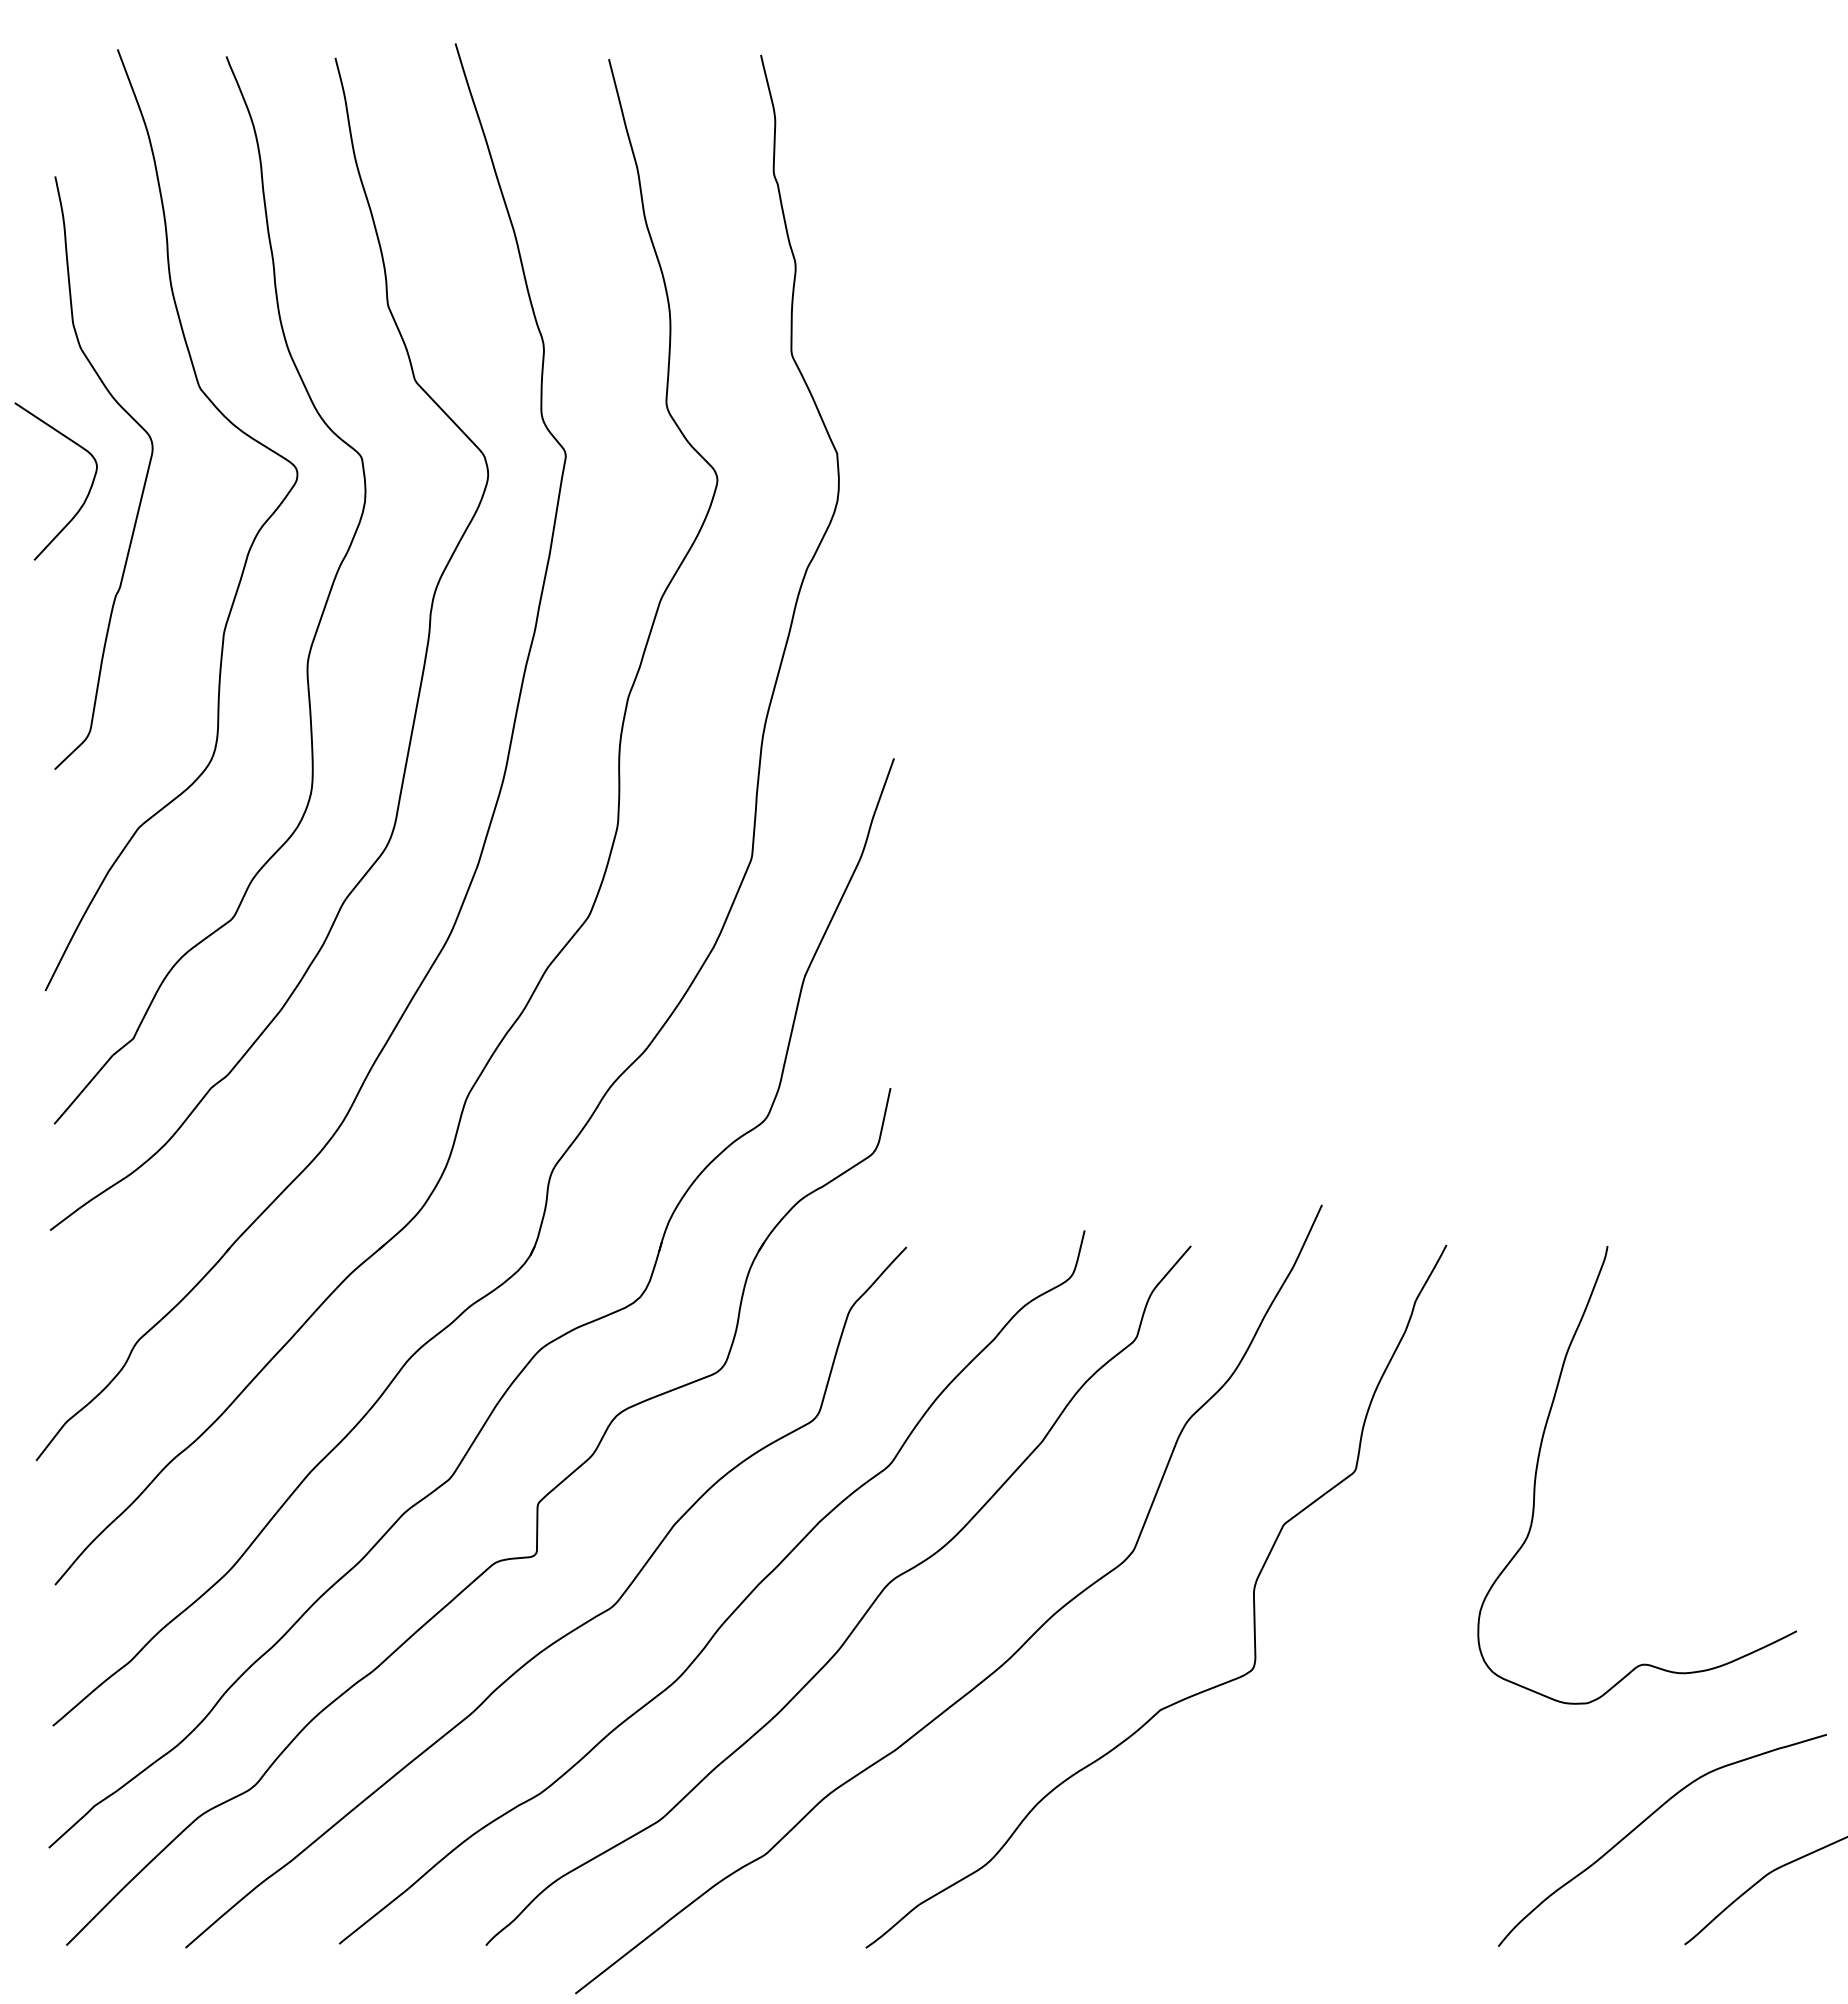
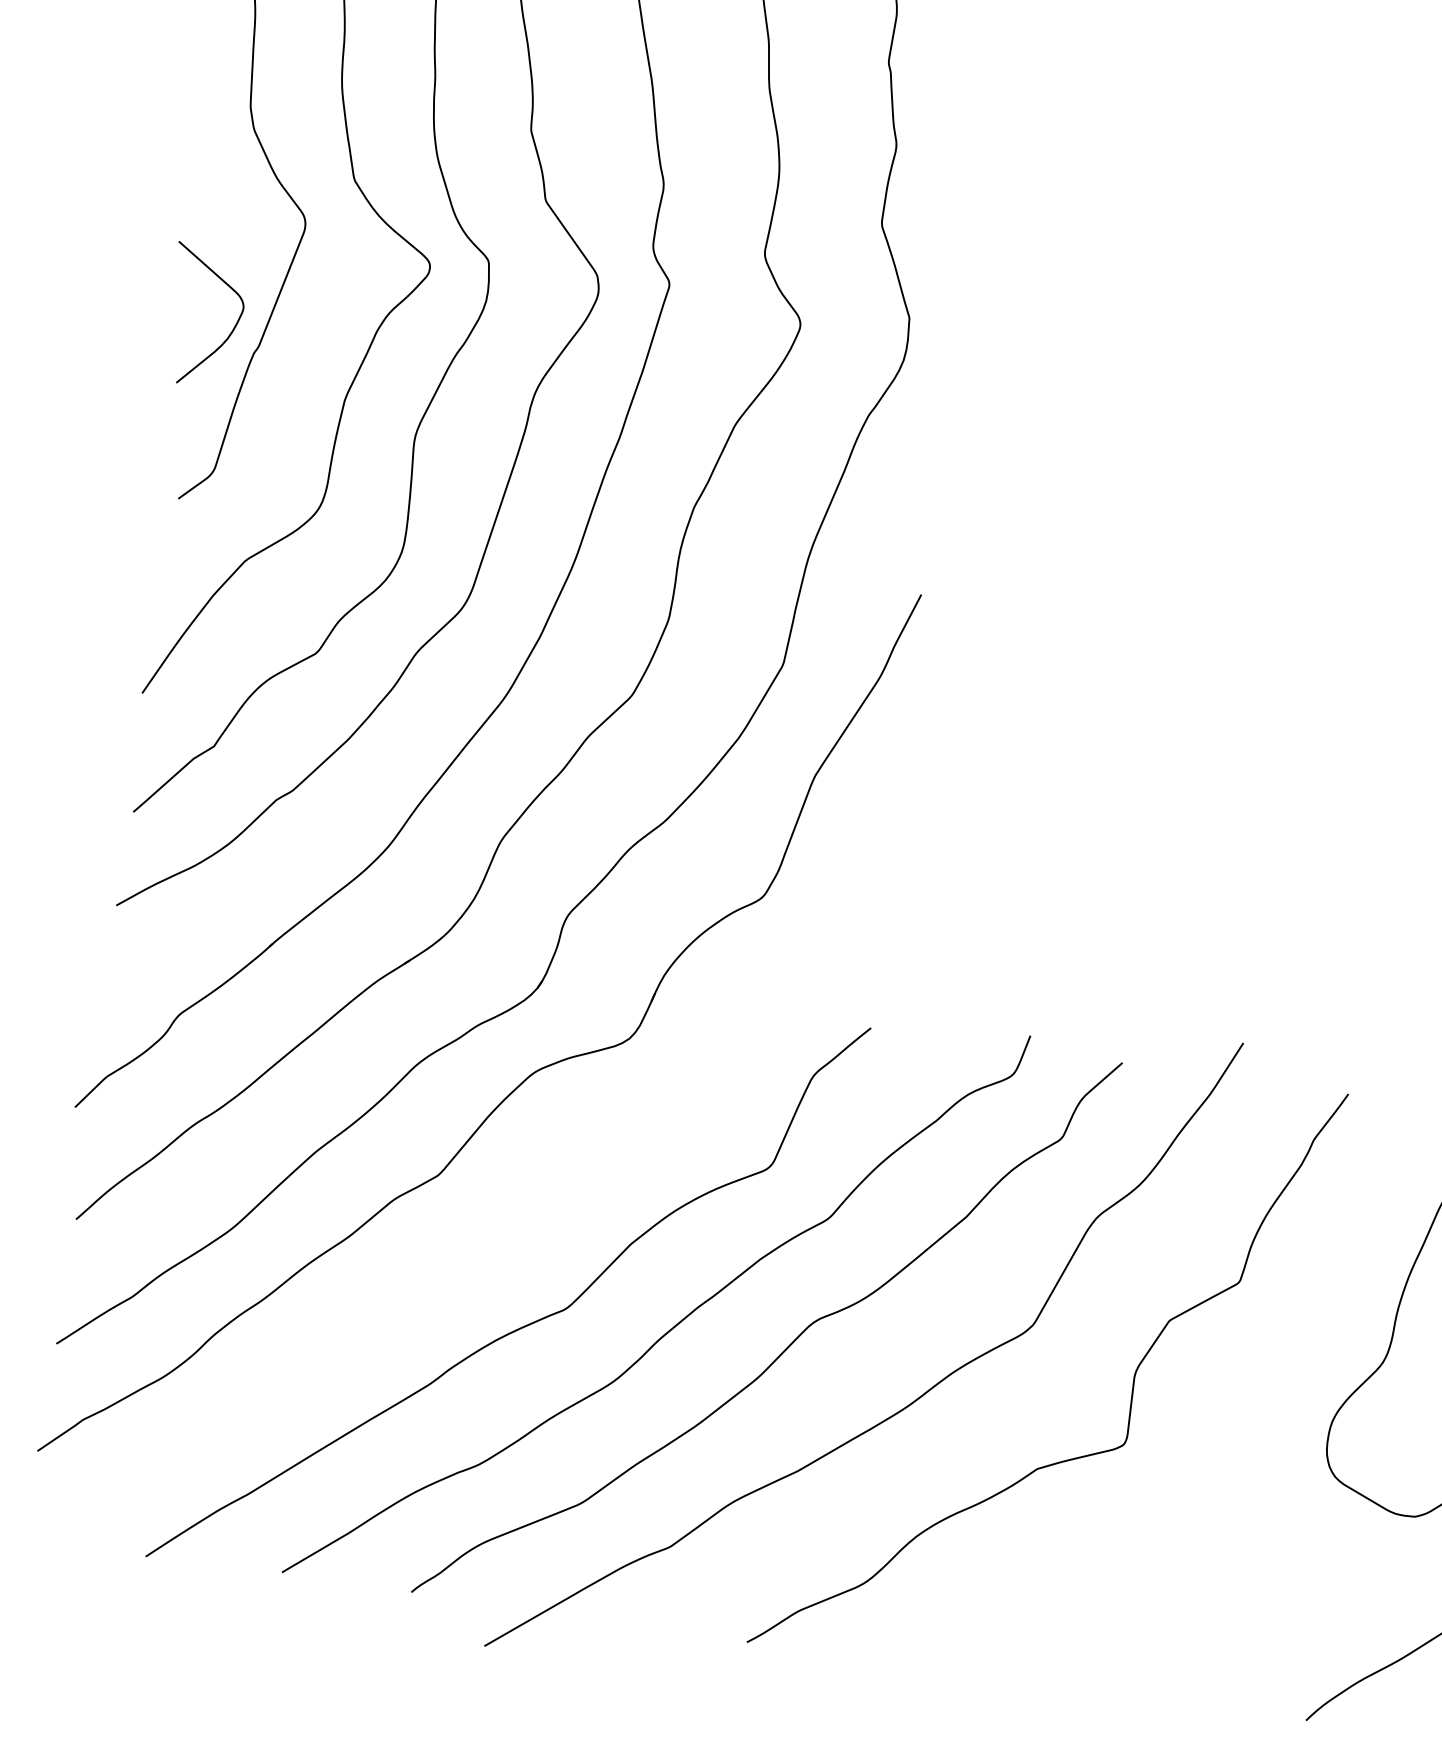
curve: (87, 493) -> (231, 330), moved
part: (495, 1561) -> (468, 1254), removed

